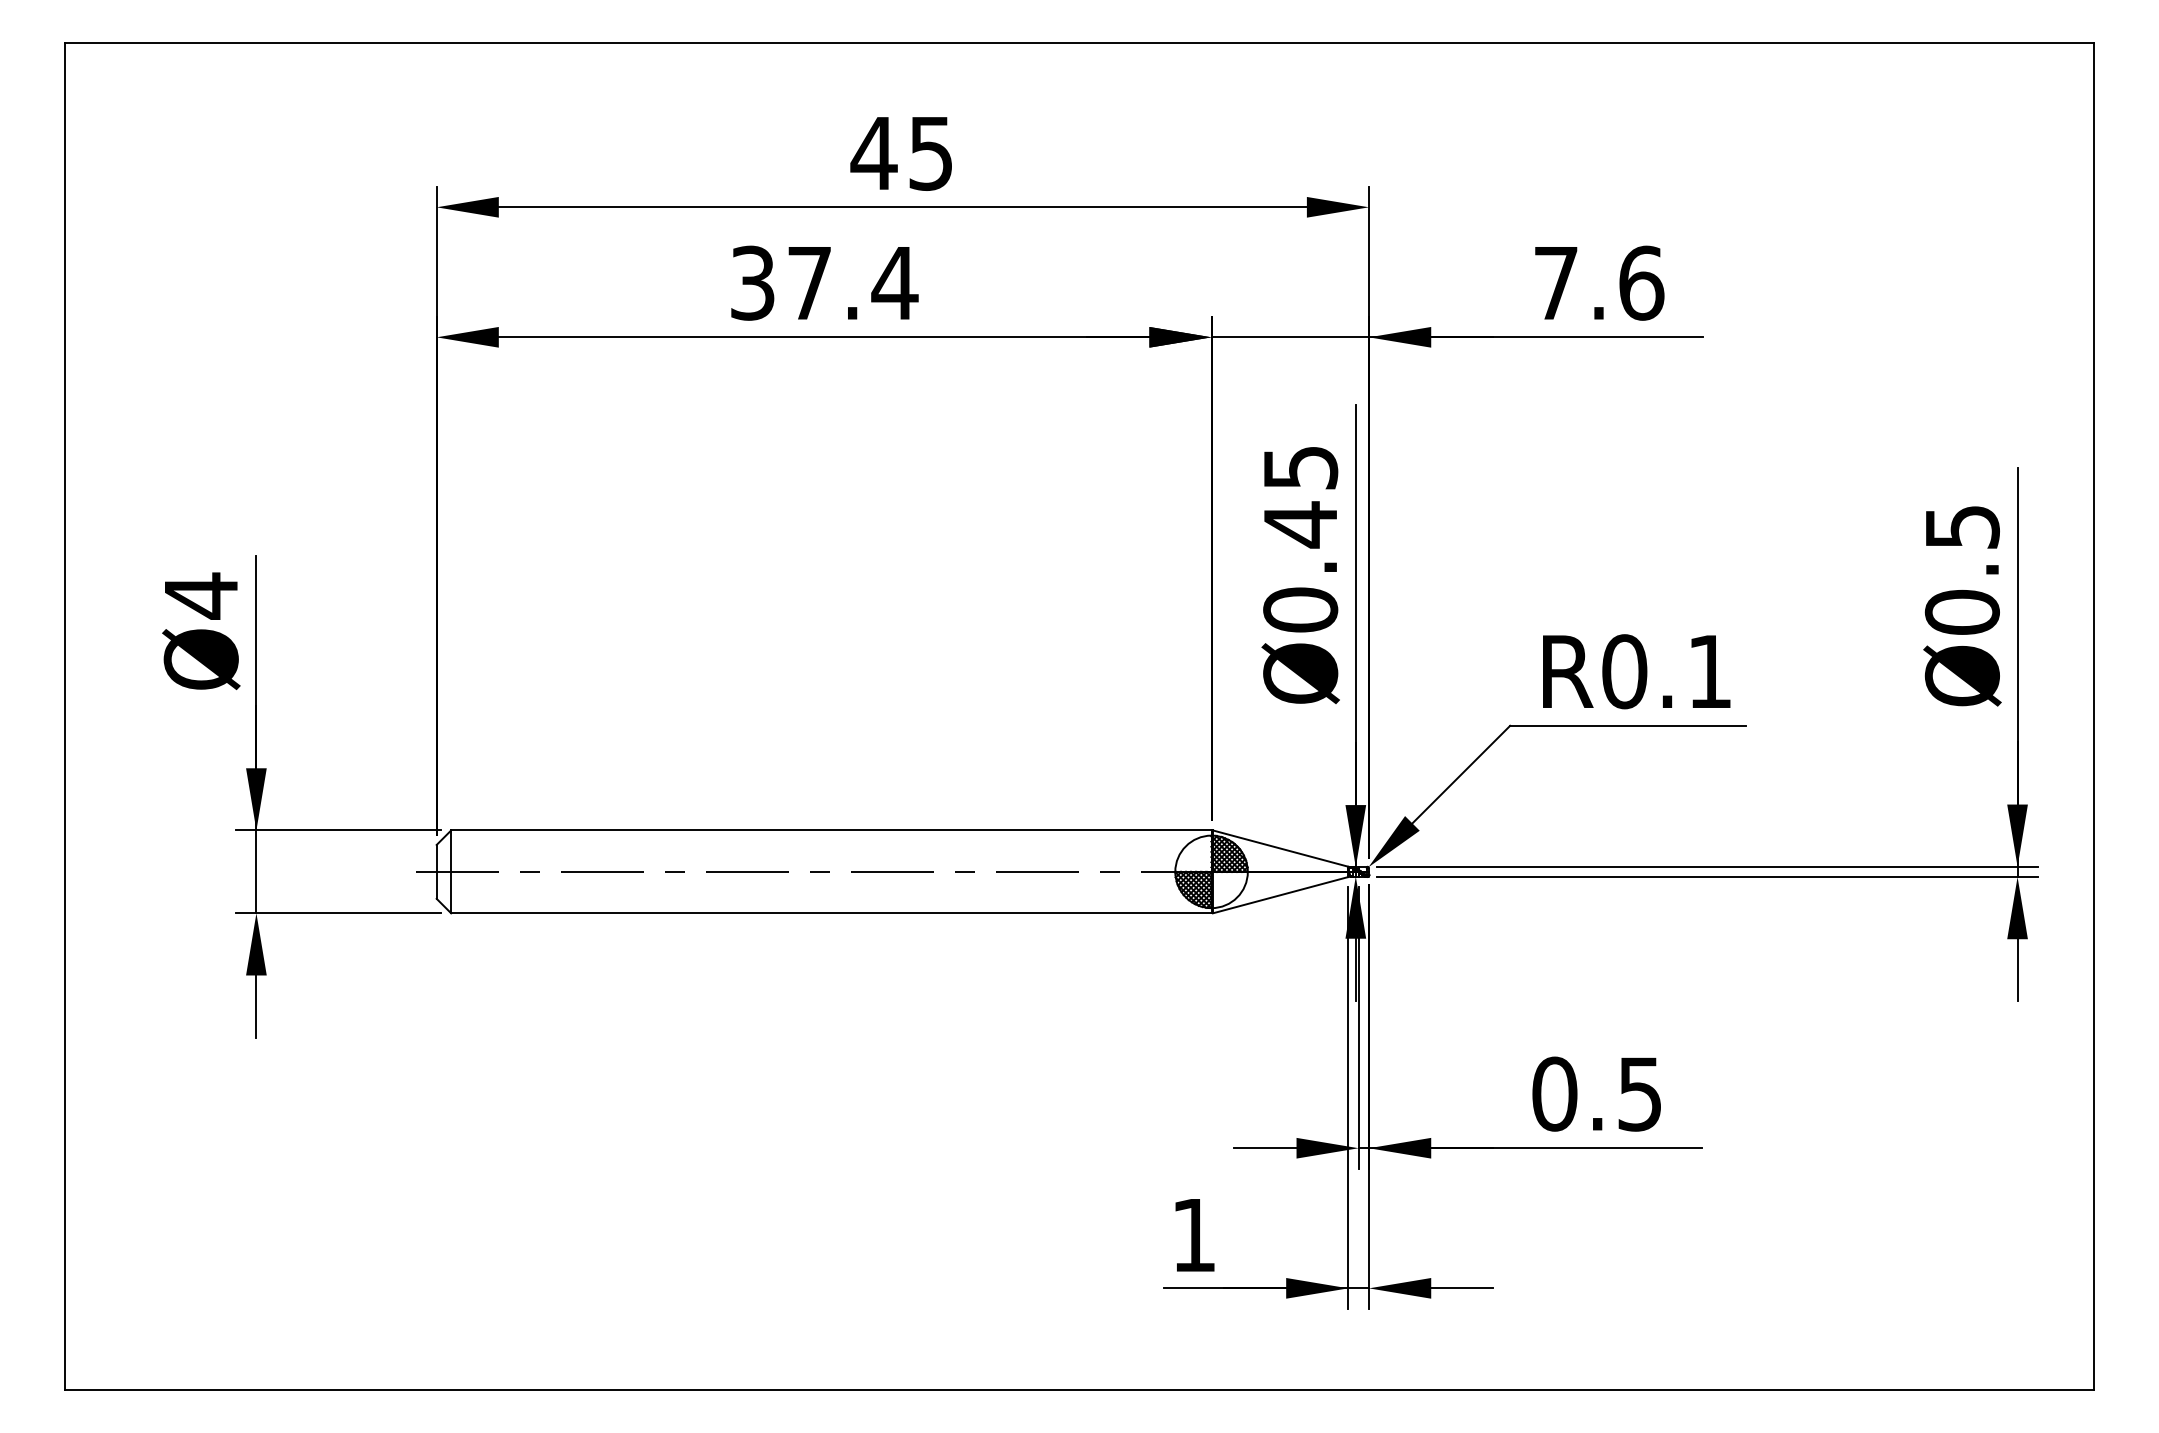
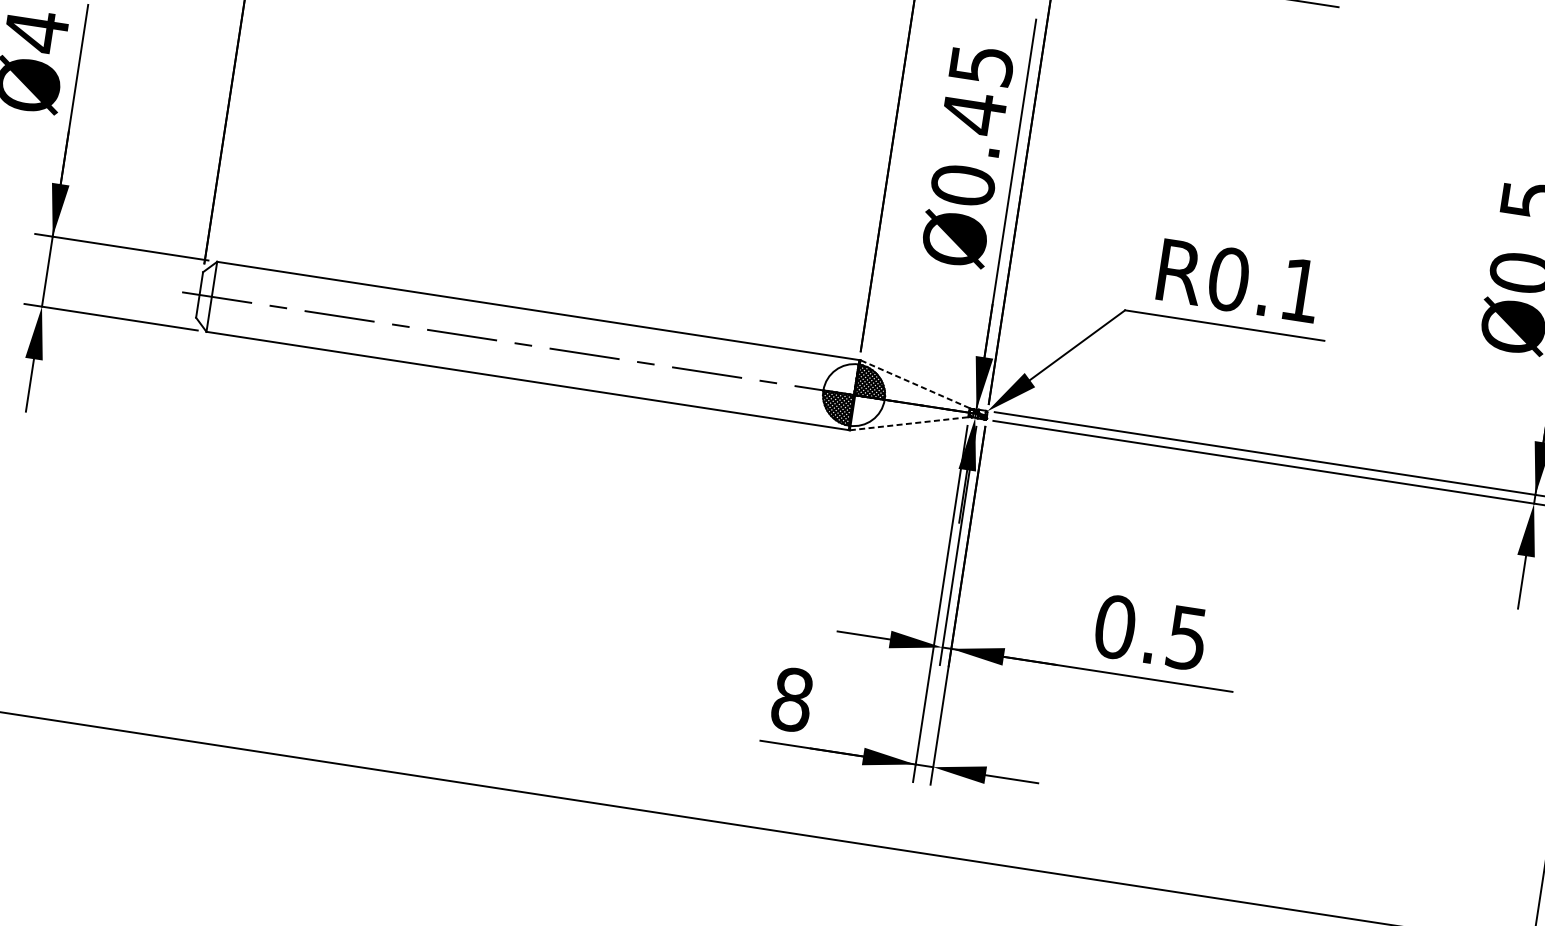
line: (1280, 848) -> (915, 384), solid -> dashed
line: (1280, 895) -> (909, 423), solid -> dashed
text: (1193, 1234) -> (791, 699), 1 -> 8

